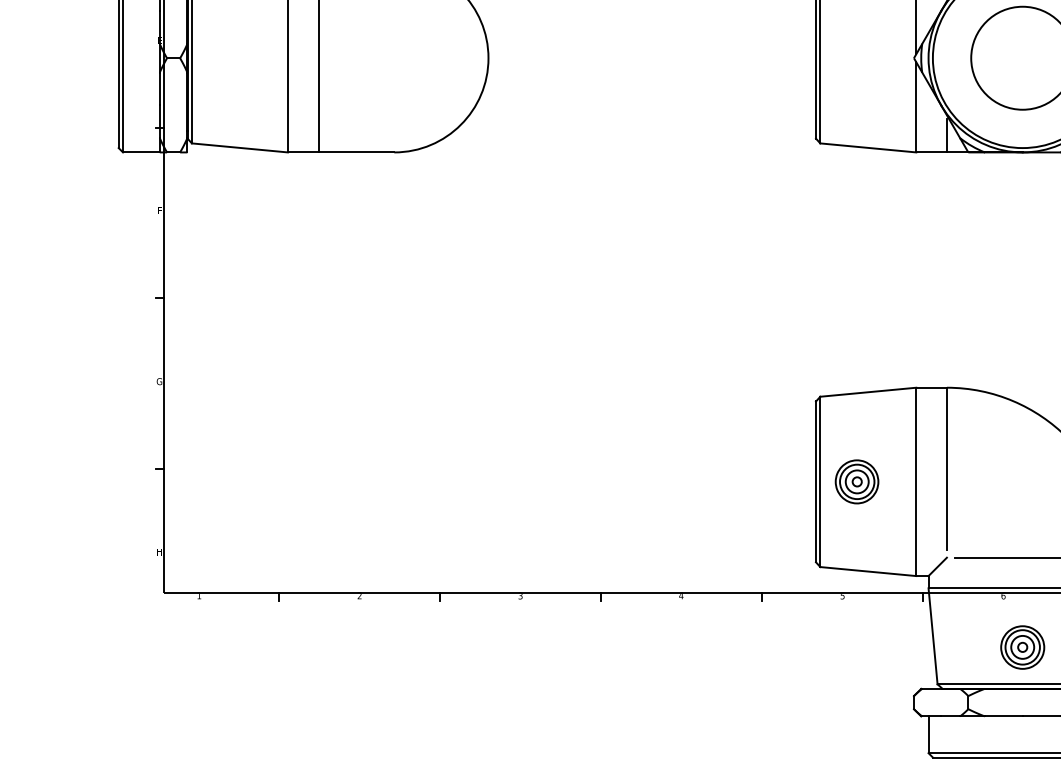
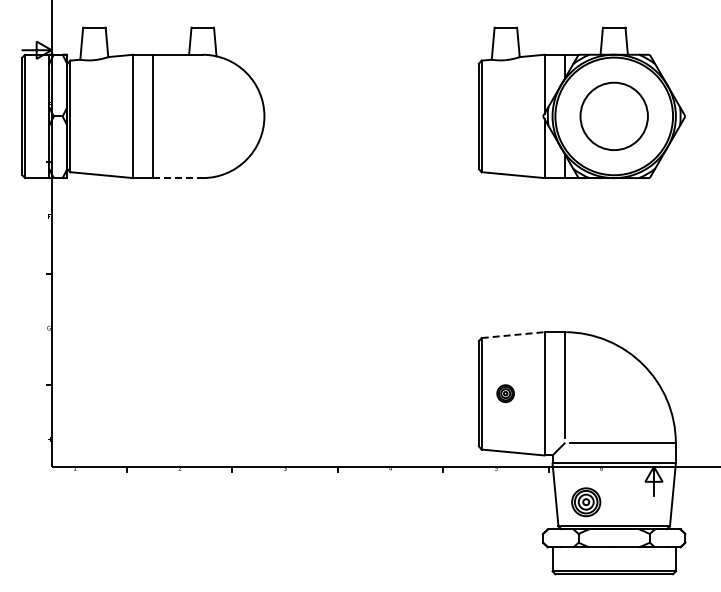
line: (355, 153) -> (177, 178), solid -> dashed
line: (868, 392) -> (513, 335), solid -> dashed
part: (856, 481) -> (505, 393), size x0.6
part: (1023, 647) -> (586, 502), moved

